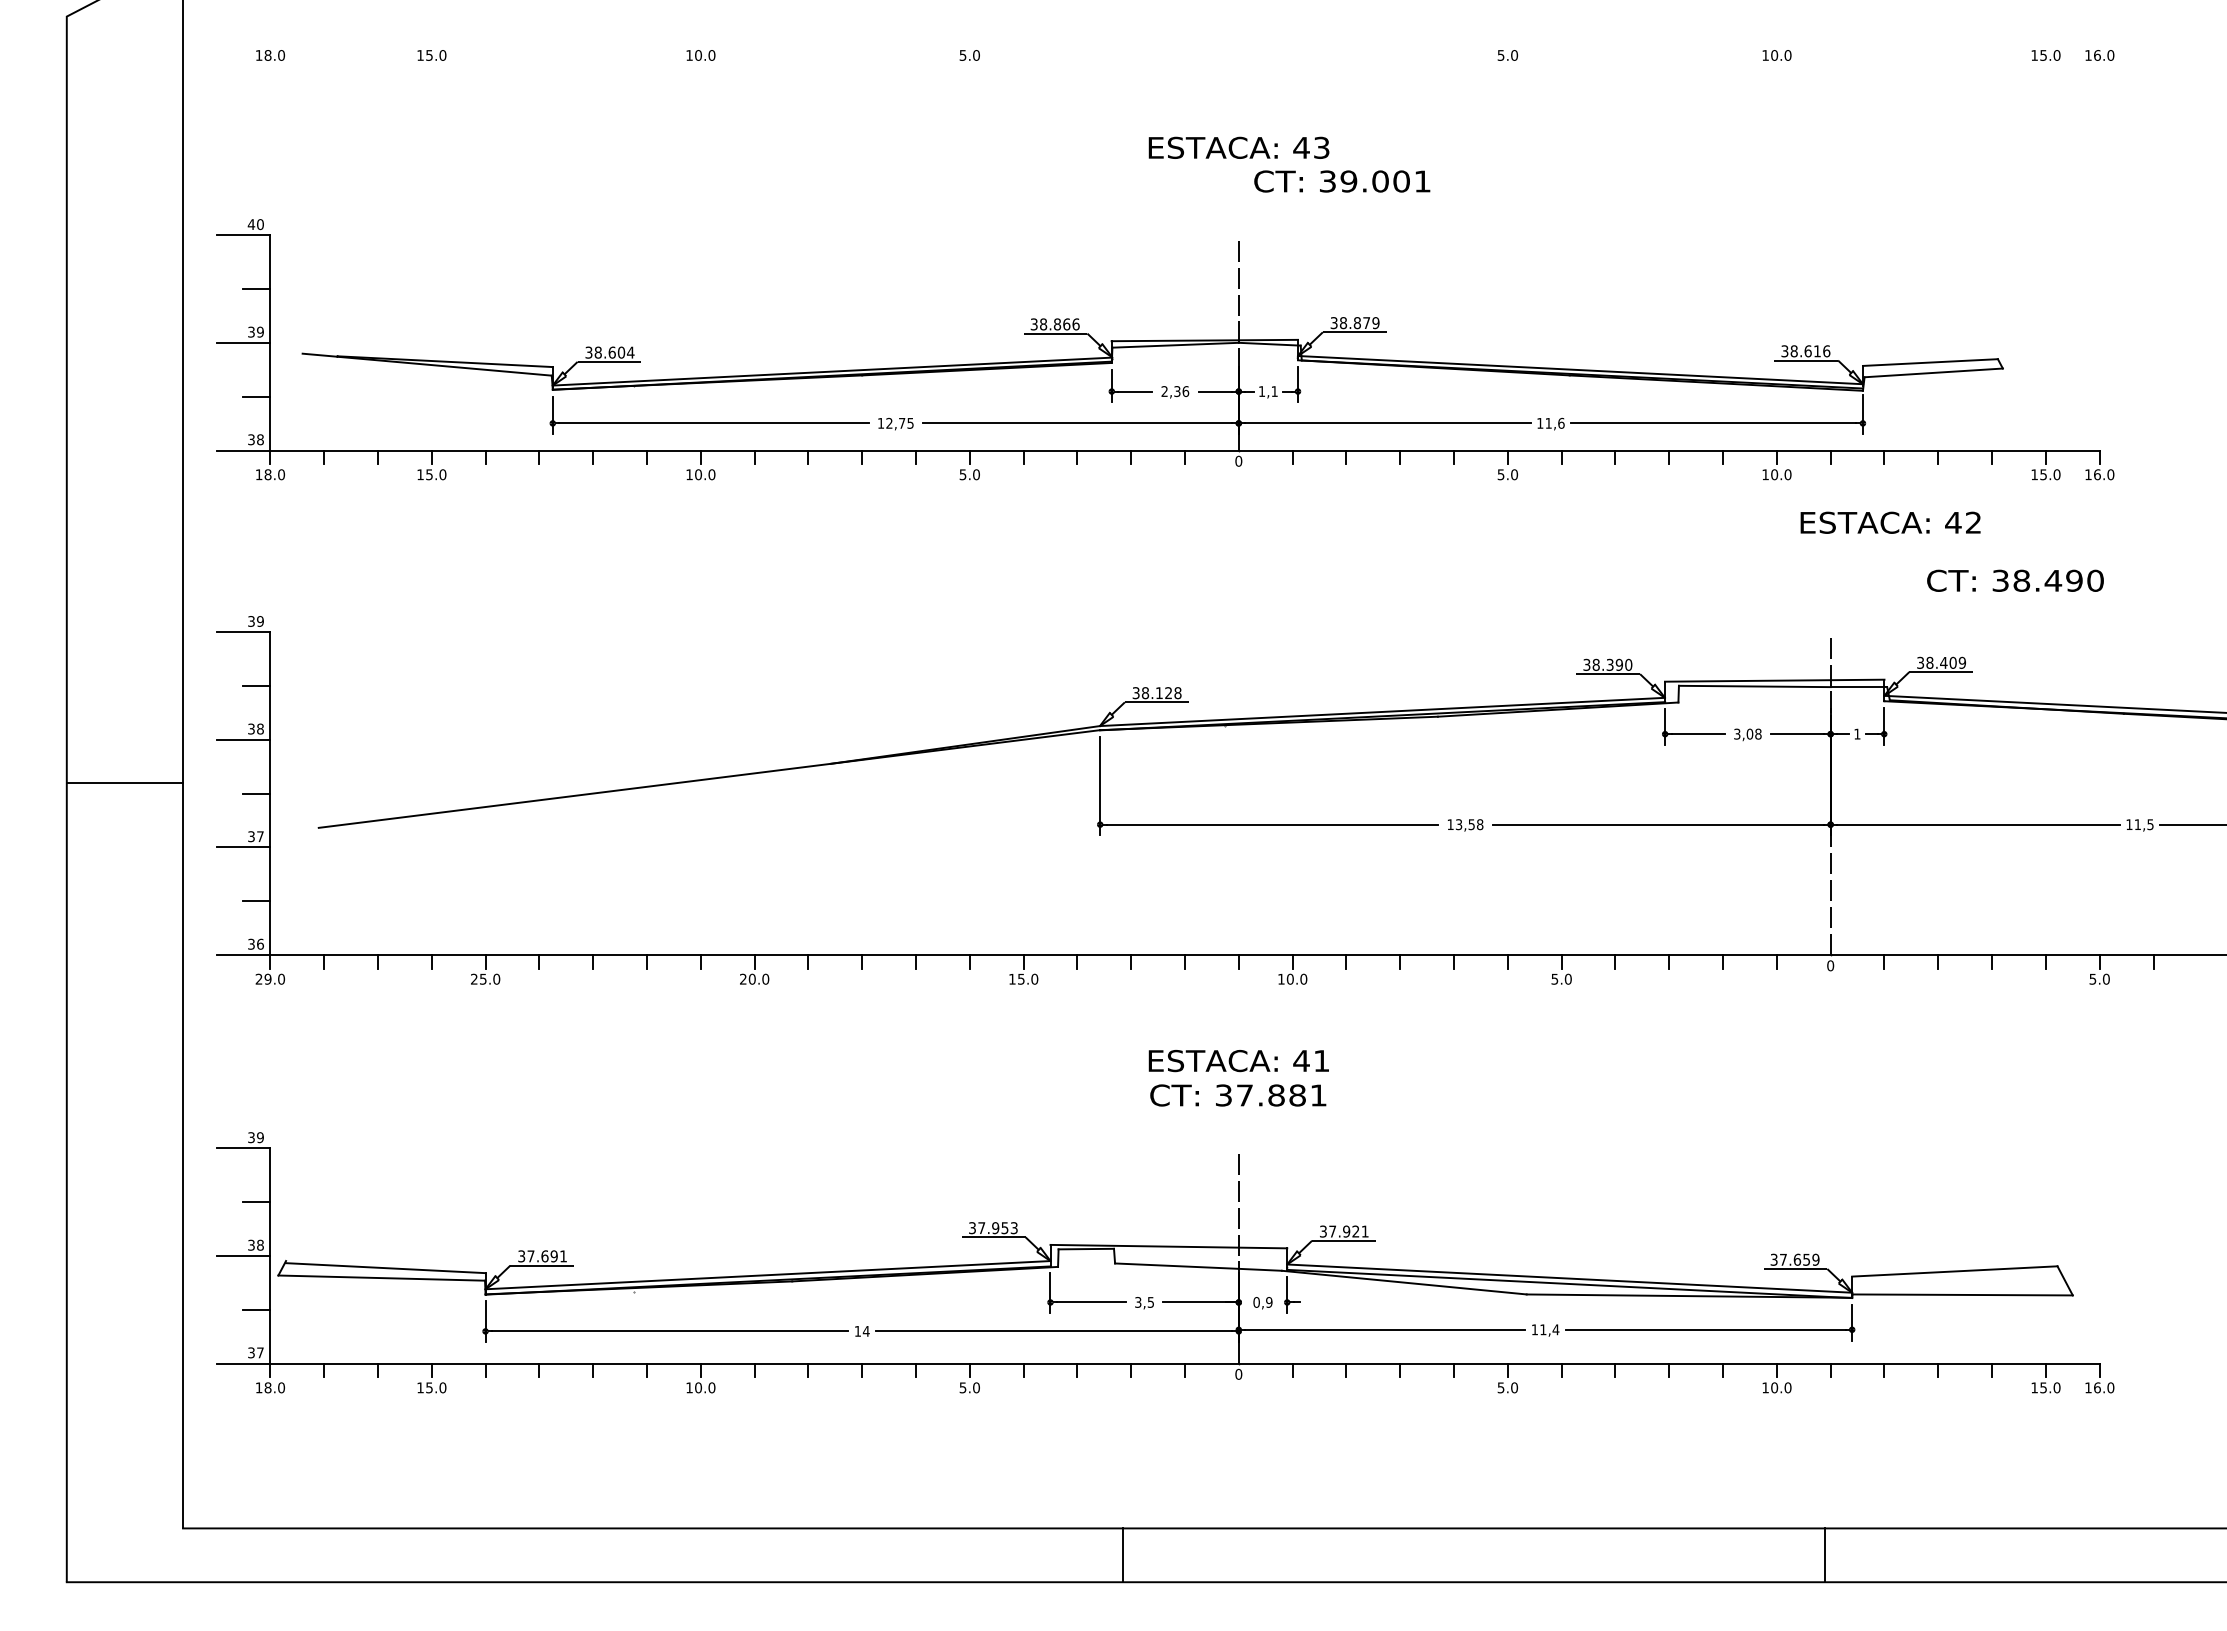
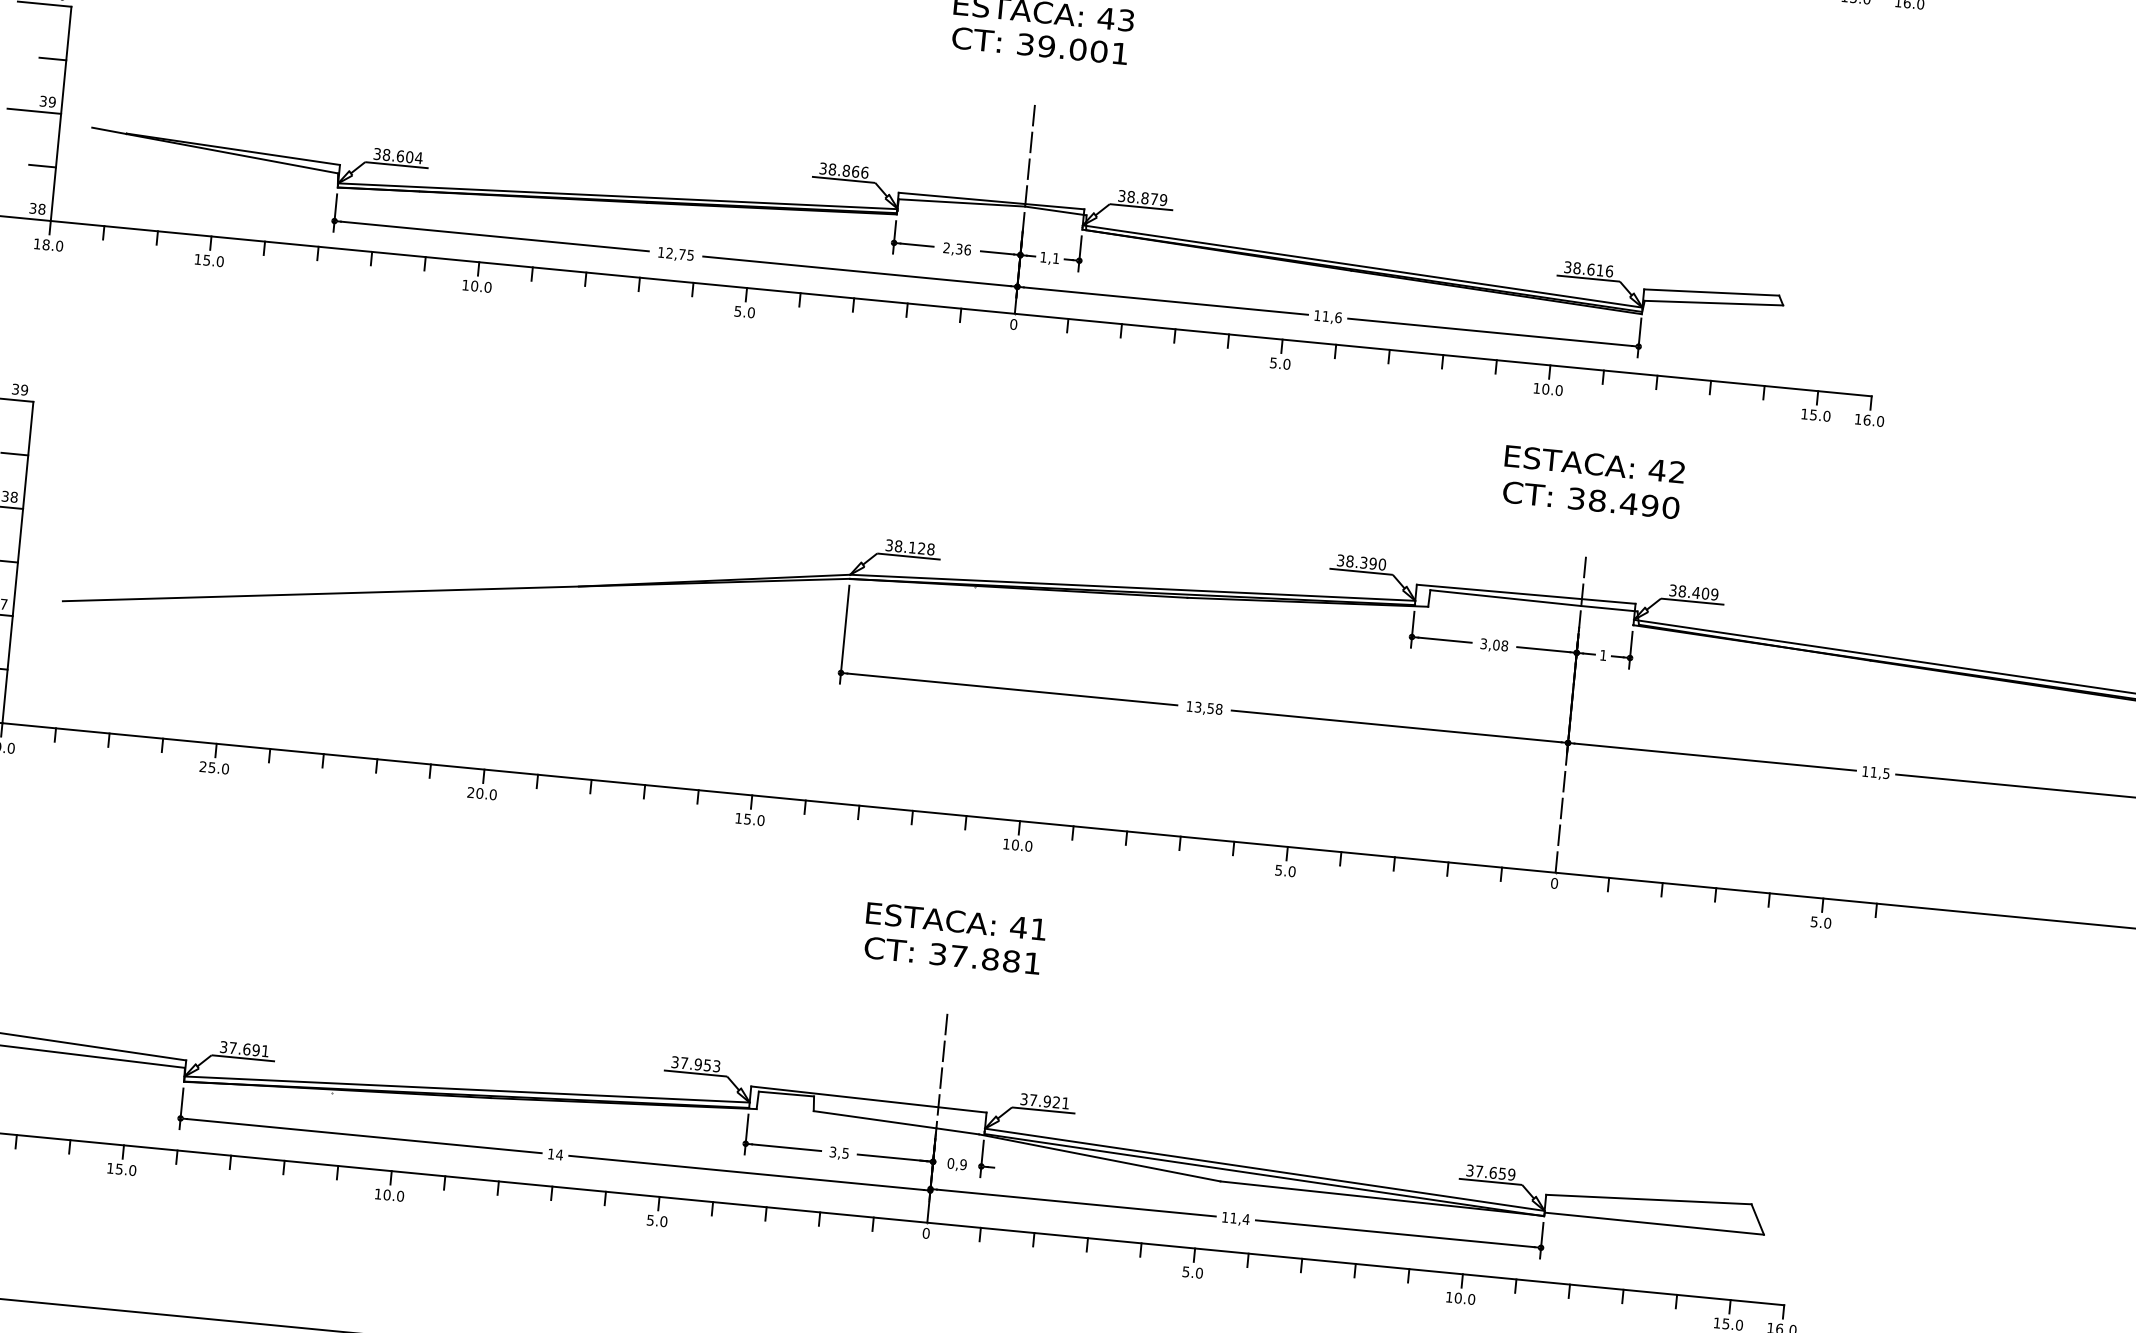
text: (1342, 181) -> (1040, 45), moved
text: (1890, 522) -> (1594, 464), moved
text: (2015, 580) -> (1591, 499), moved

